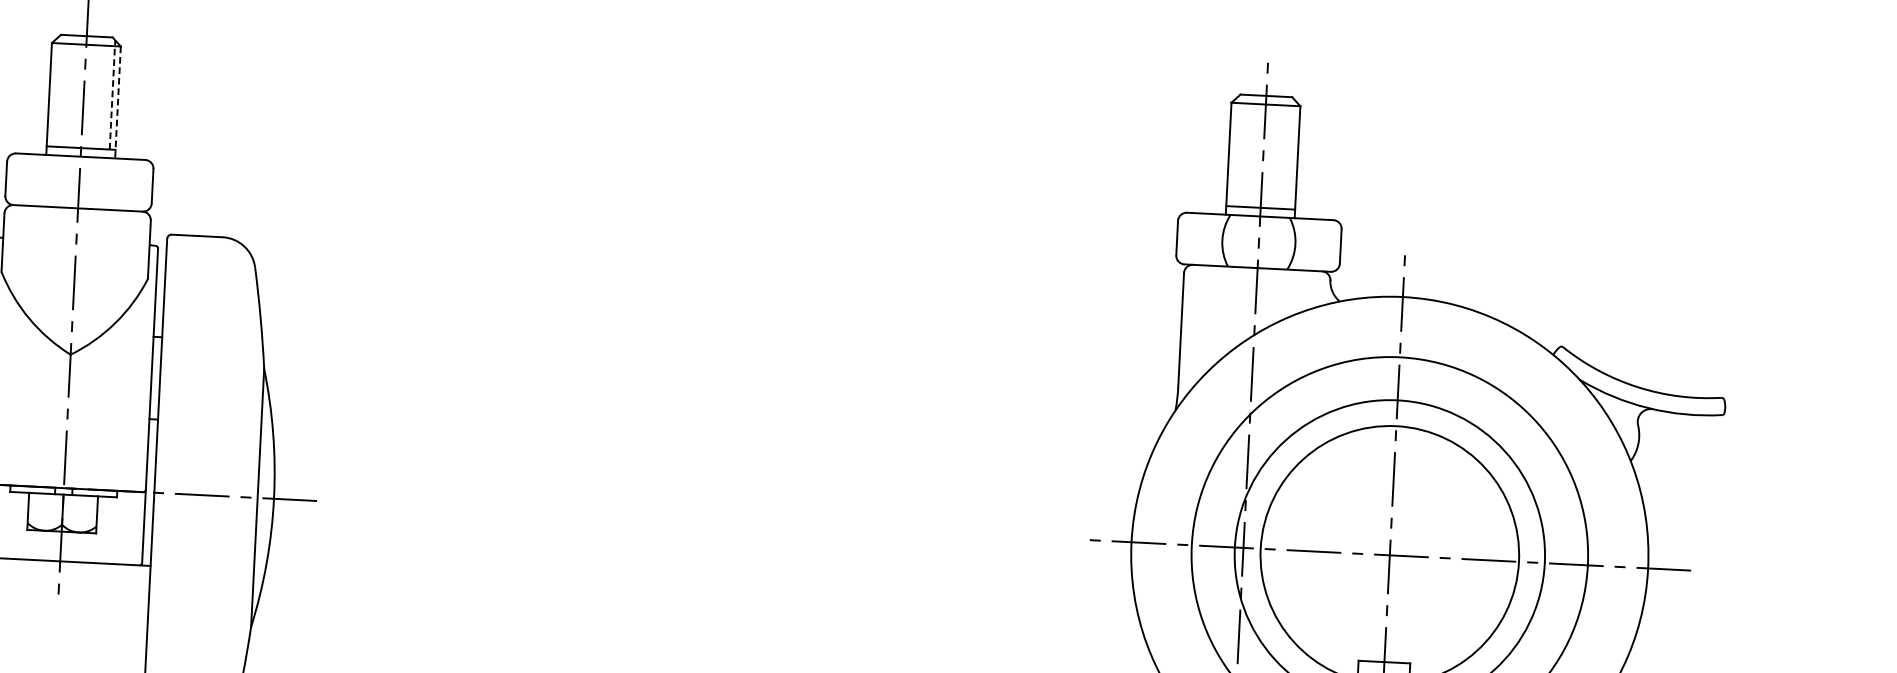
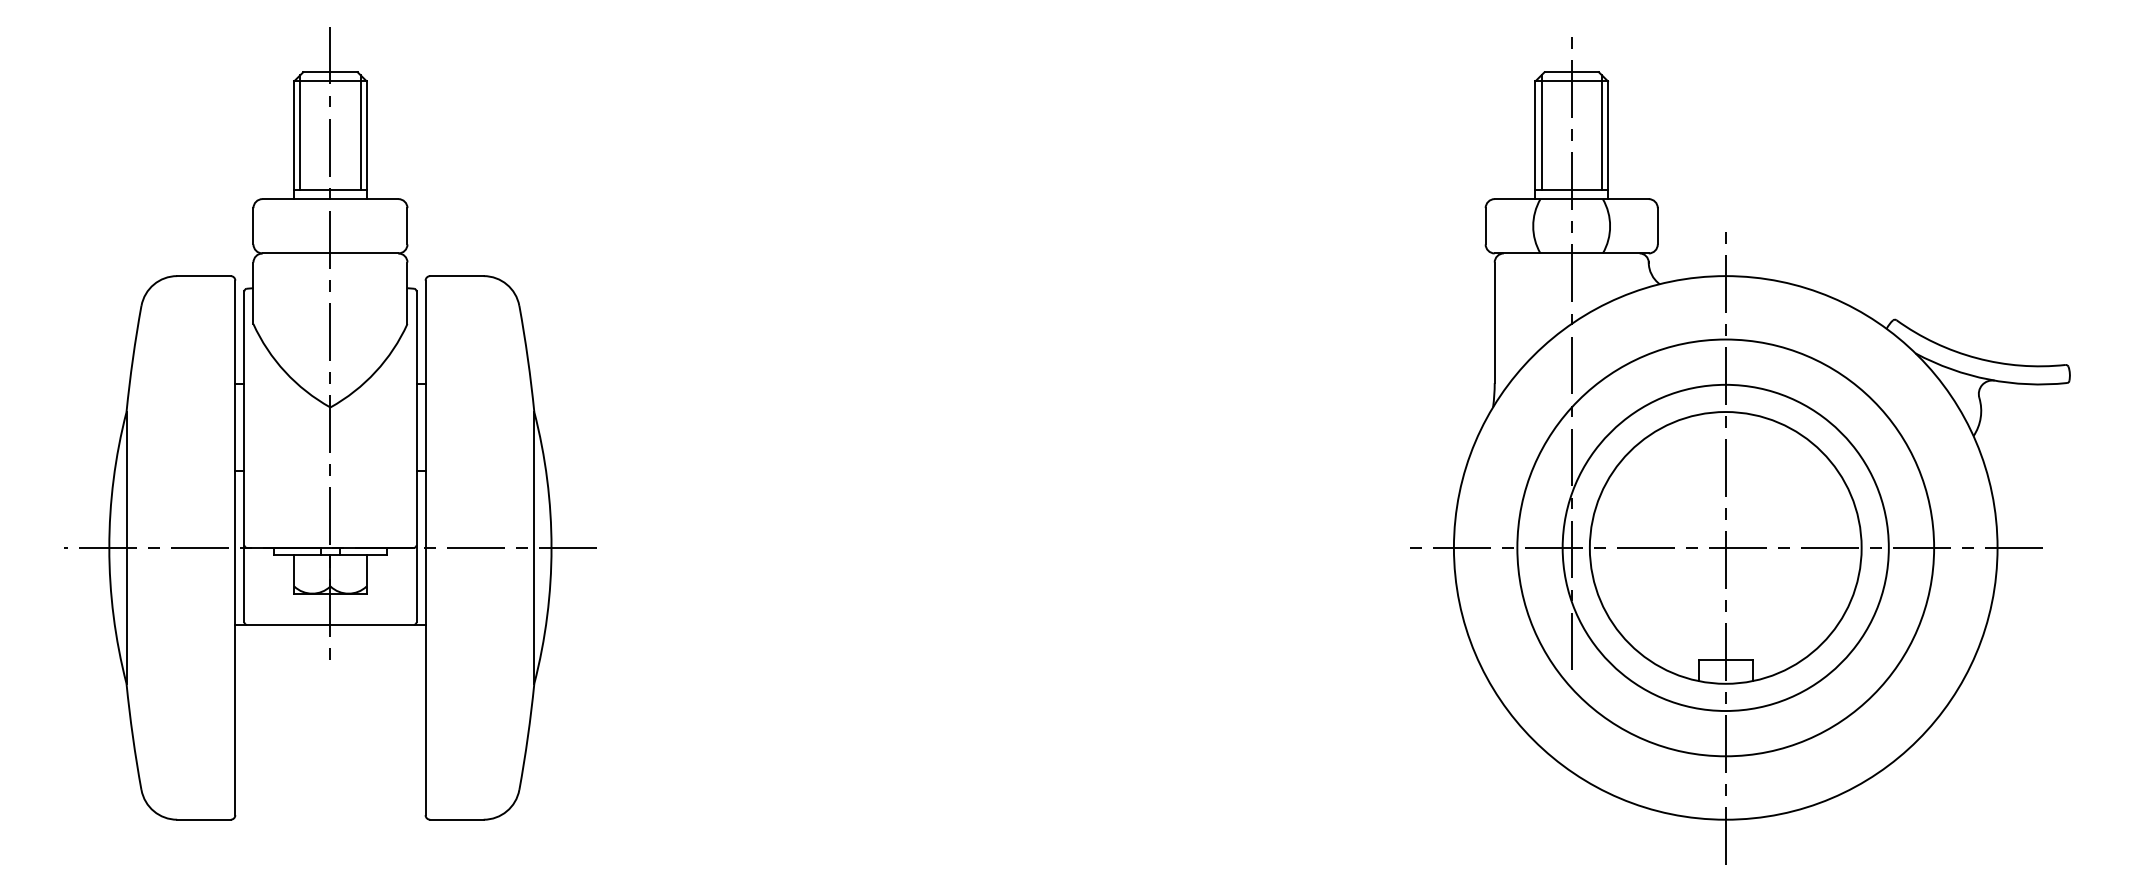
line: (55, 91) -> (300, 132), added
line: (112, 94) -> (360, 132), dashed -> solid
line: (117, 102) -> (366, 140), dashed -> solid
line: (1234, 151) -> (1541, 132), added
line: (1291, 154) -> (1601, 132), added

